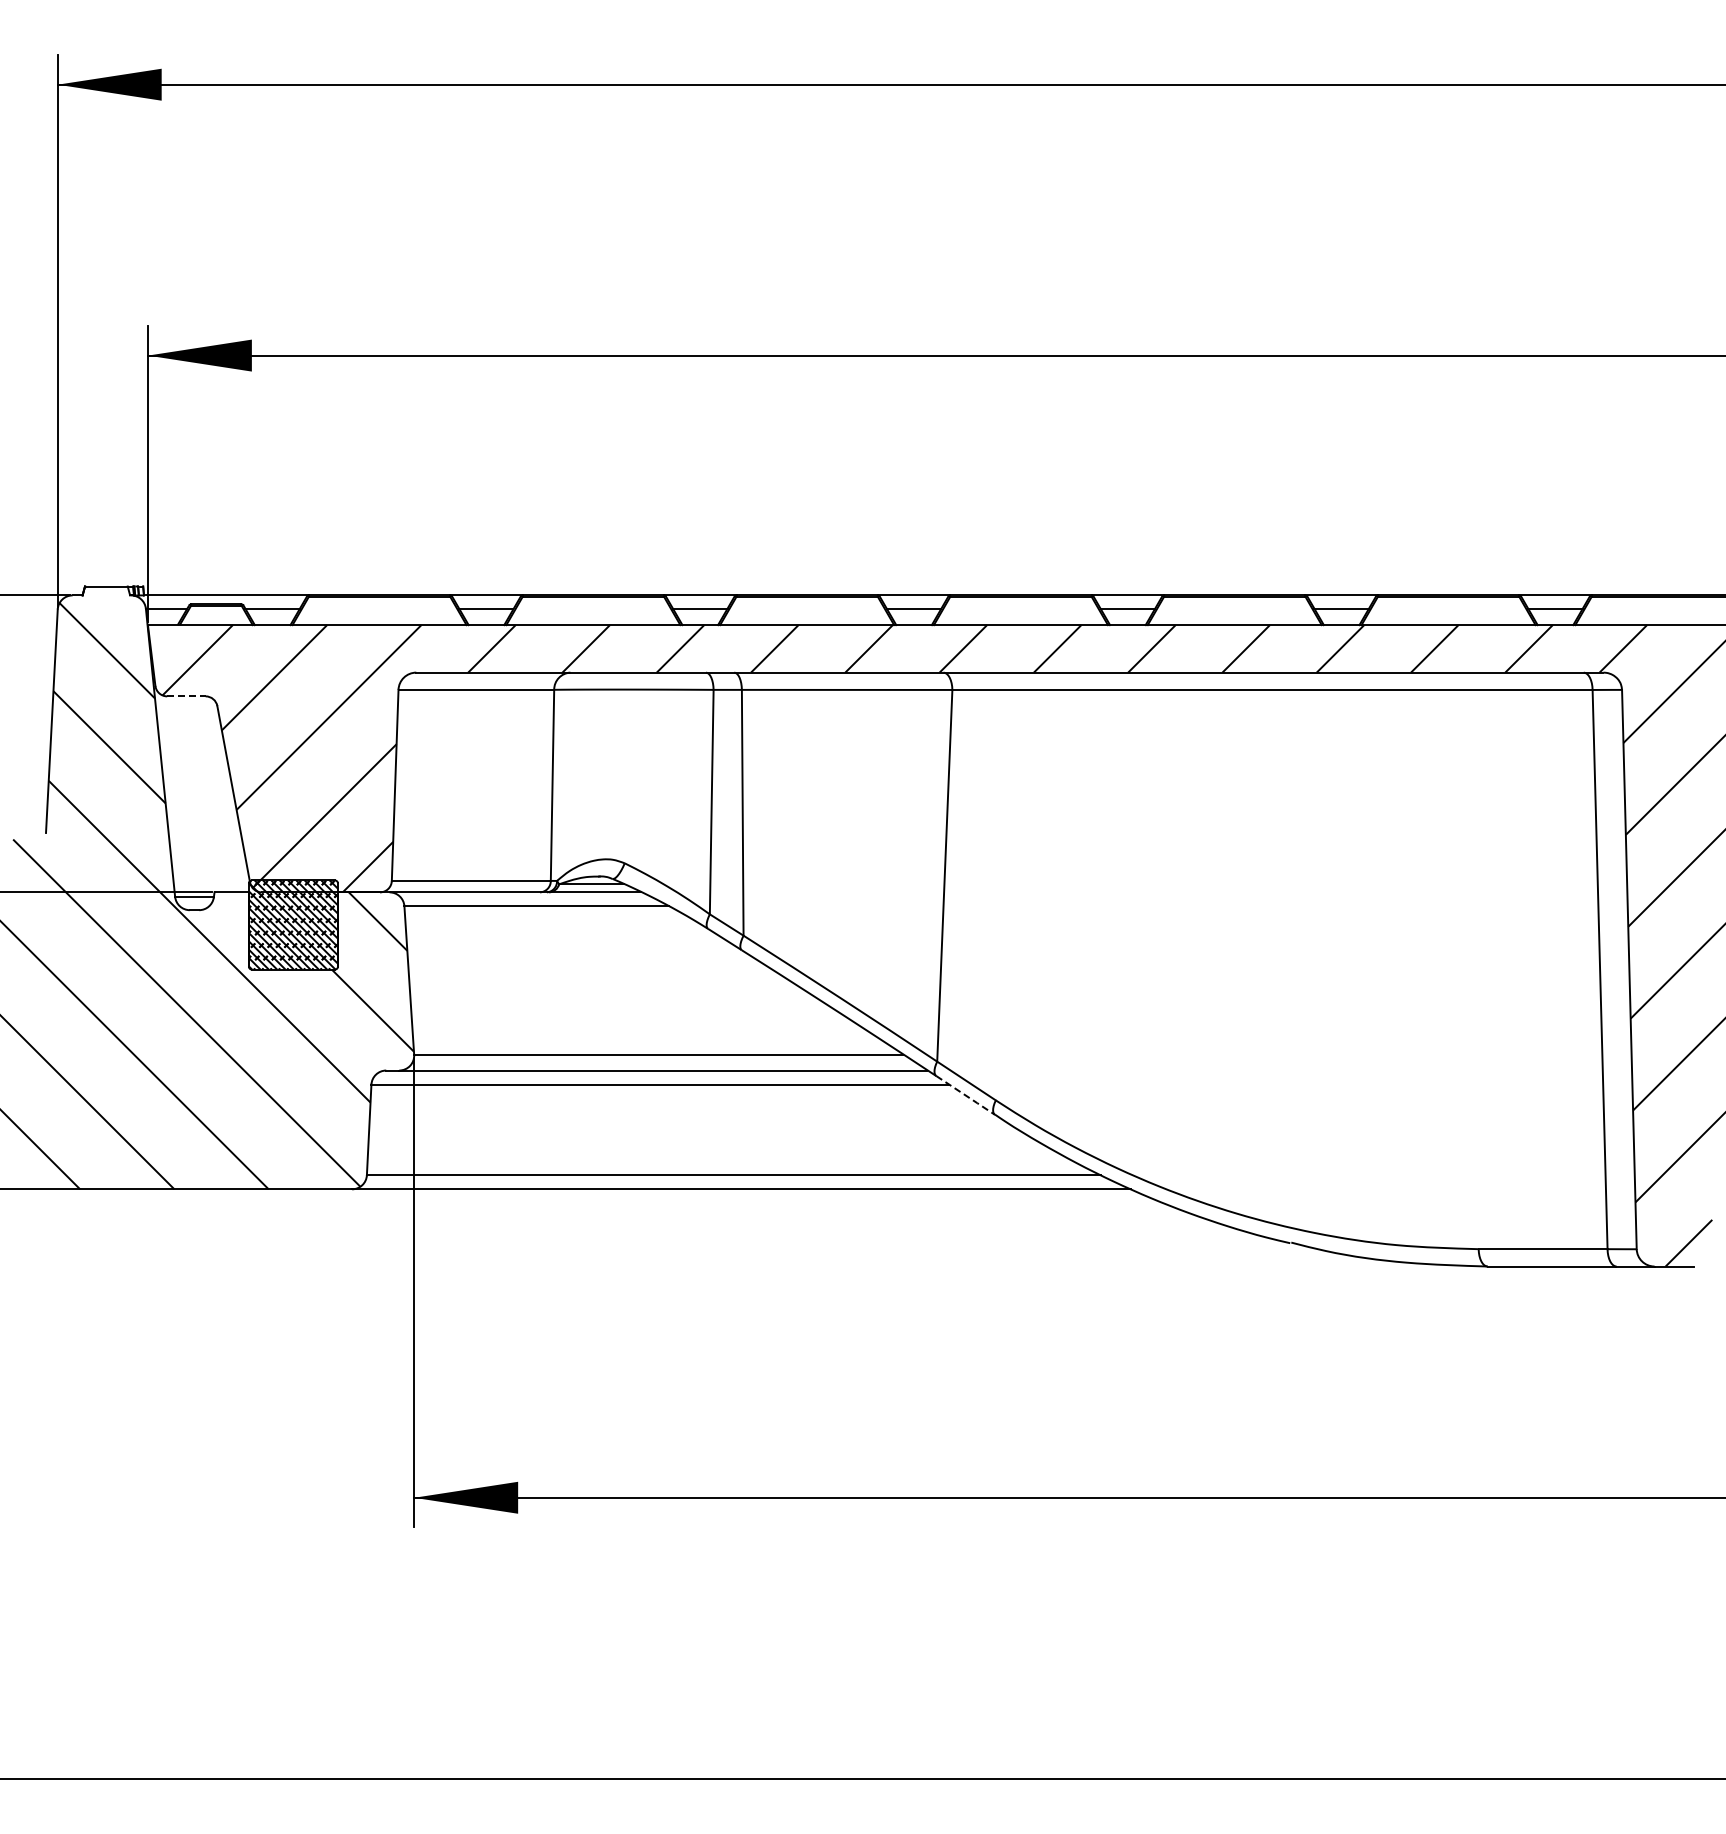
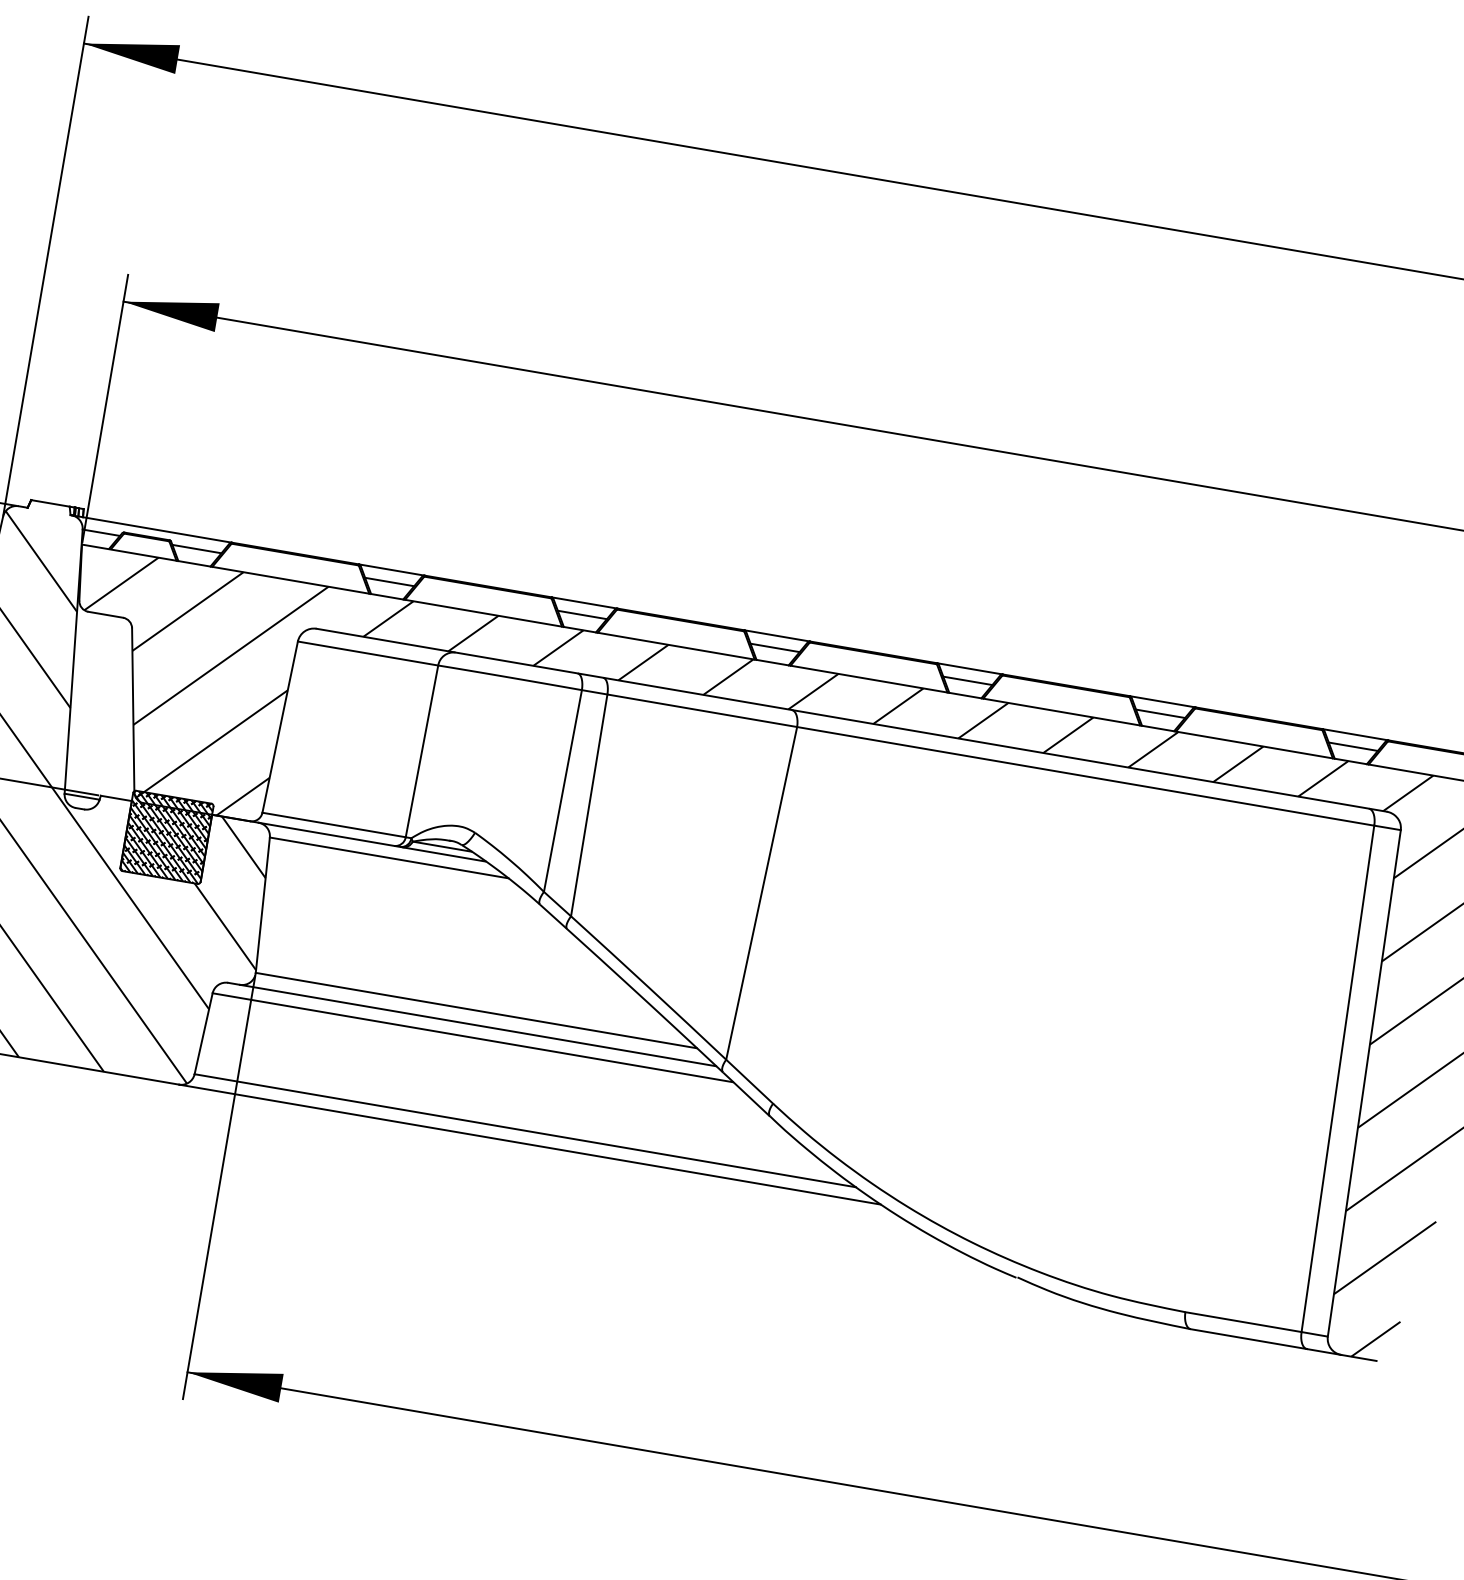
line: (186, 696) -> (105, 614), dashed -> solid
line: (966, 1096) -> (747, 1095), dashed -> solid

